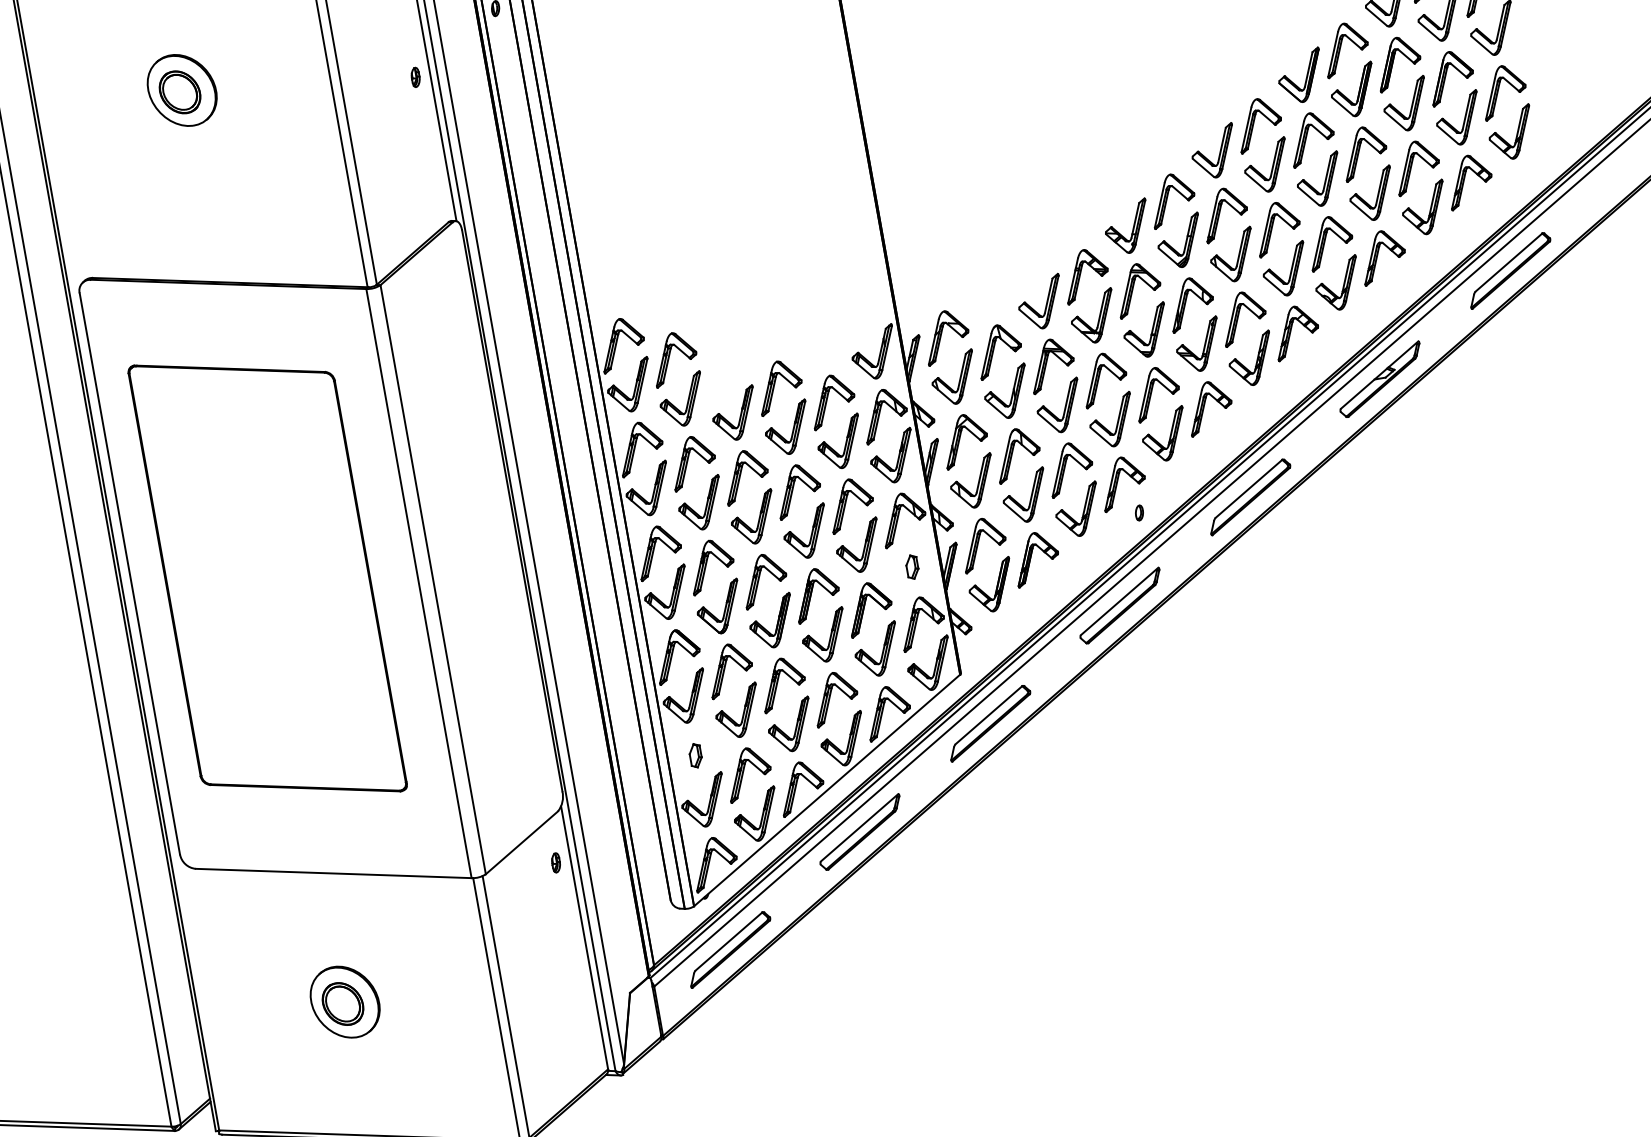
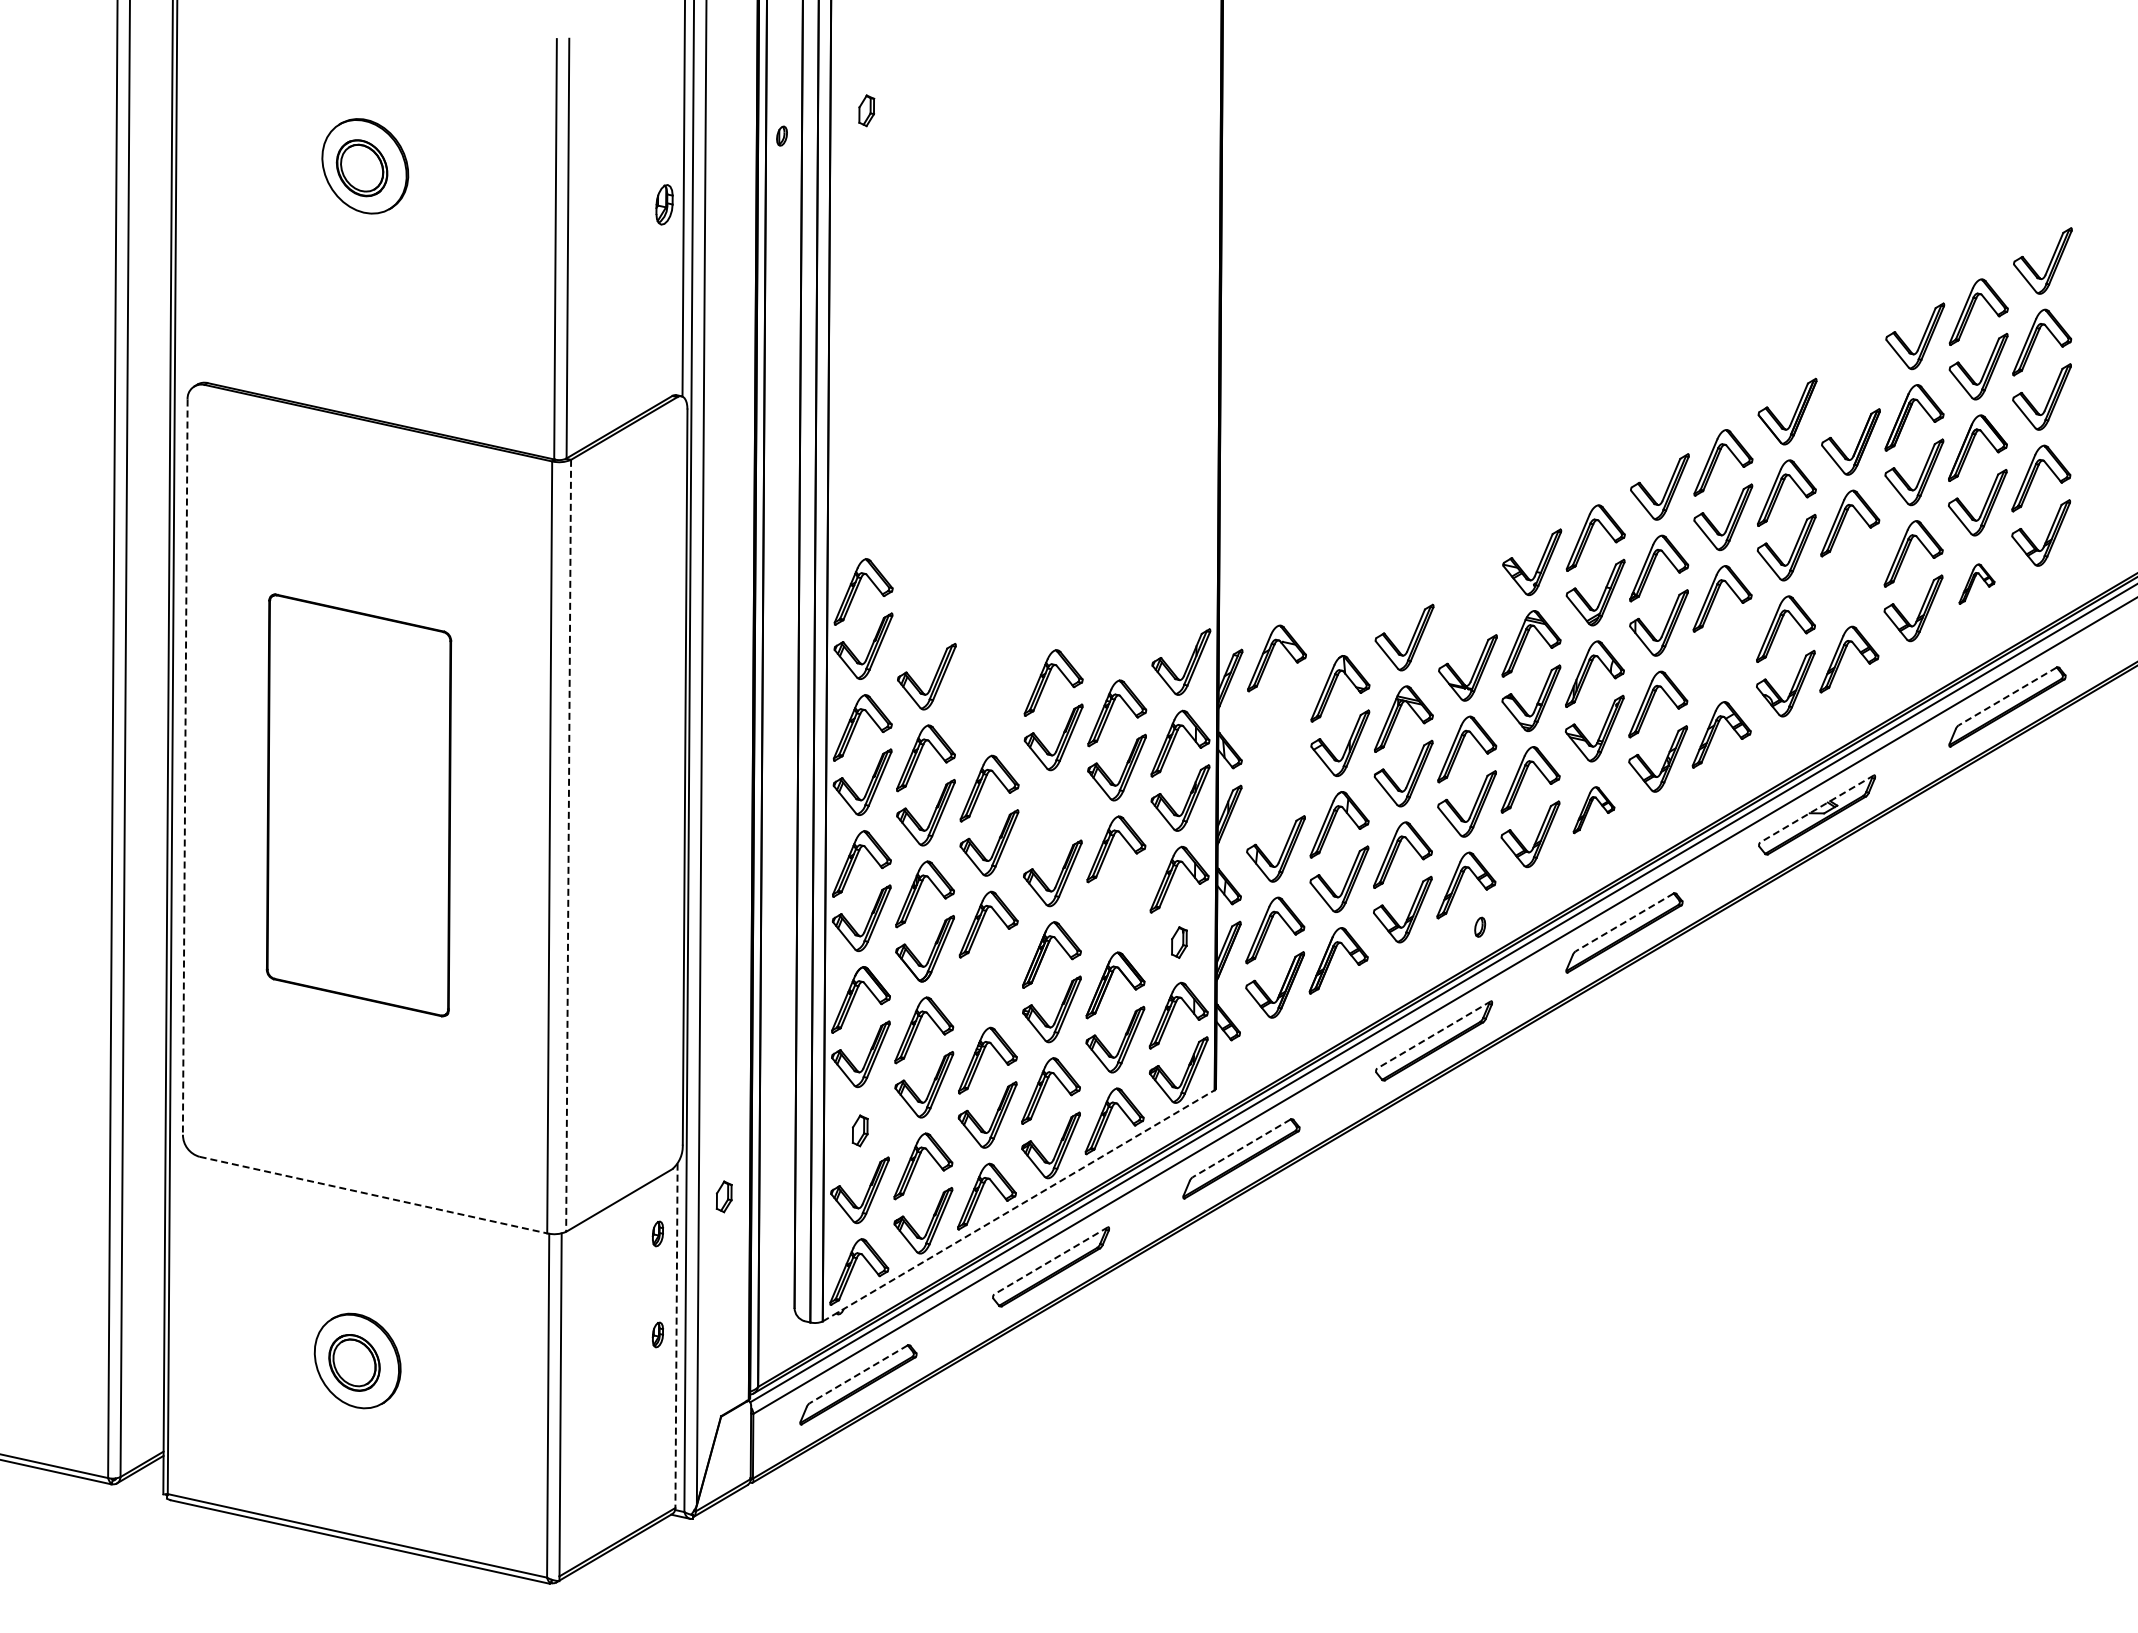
part: (1340, 49) -> (1844, 386), removed
part: (415, 77) -> (664, 204), size x1.6
part: (1469, 180) -> (1976, 583), size x0.6
part: (1377, 195) -> (1856, 580), removed
line: (1508, 262) -> (2007, 696), solid -> dashed
part: (1290, 271) -> (1728, 656), removed
part: (1080, 275) -> (1461, 612), removed
part: (669, 358) -> (920, 620), removed
line: (1379, 375) -> (1816, 809), solid -> dashed
part: (959, 378) -> (1283, 714), removed
part: (1209, 407) -> (1593, 809), size x0.7
part: (740, 415) -> (996, 709), removed
part: (960, 440) -> (1269, 793), removed
line: (1248, 488) -> (1624, 922), solid -> dashed
part: (793, 489) -> (1046, 816), removed
part: (863, 547) -> (1122, 906), removed
line: (130, 574) -> (185, 767), solid -> dashed
part: (267, 578) -> (358, 805), size x0.7
line: (433, 579) -> (568, 845), solid -> dashed
line: (1119, 601) -> (1434, 1034), solid -> dashed
part: (777, 621) -> (995, 979), removed
line: (988, 715) -> (1241, 1148), solid -> dashed
line: (826, 790) -> (1018, 1205), solid -> dashed
part: (600, 825) -> (723, 1196), added
line: (859, 828) -> (1050, 1261), solid -> dashed
line: (333, 873) -> (373, 1195), solid -> dashed
line: (584, 938) -> (676, 1336), solid -> dashed
part: (569, 939) -> (657, 1334), added
line: (728, 941) -> (858, 1374), solid -> dashed

